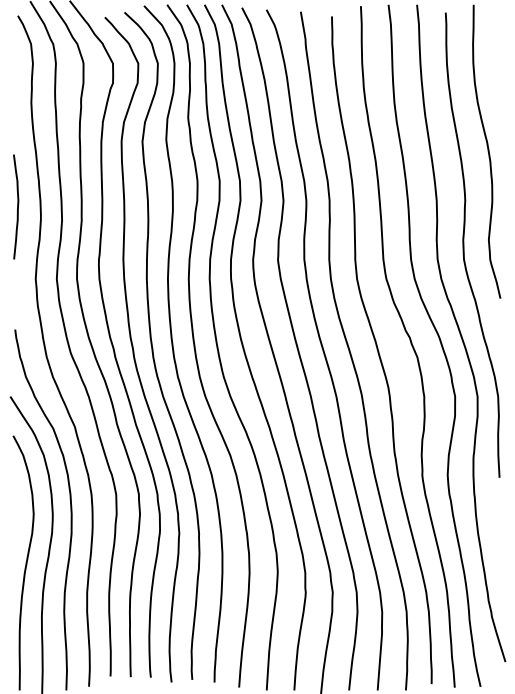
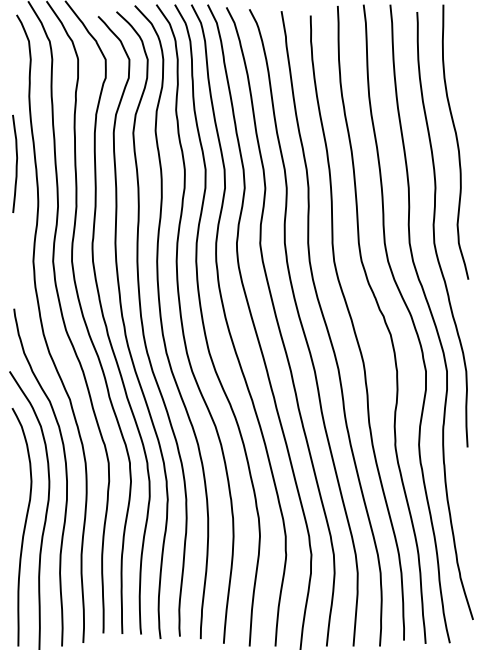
curve: (17, 206) -> (16, 163), moved

